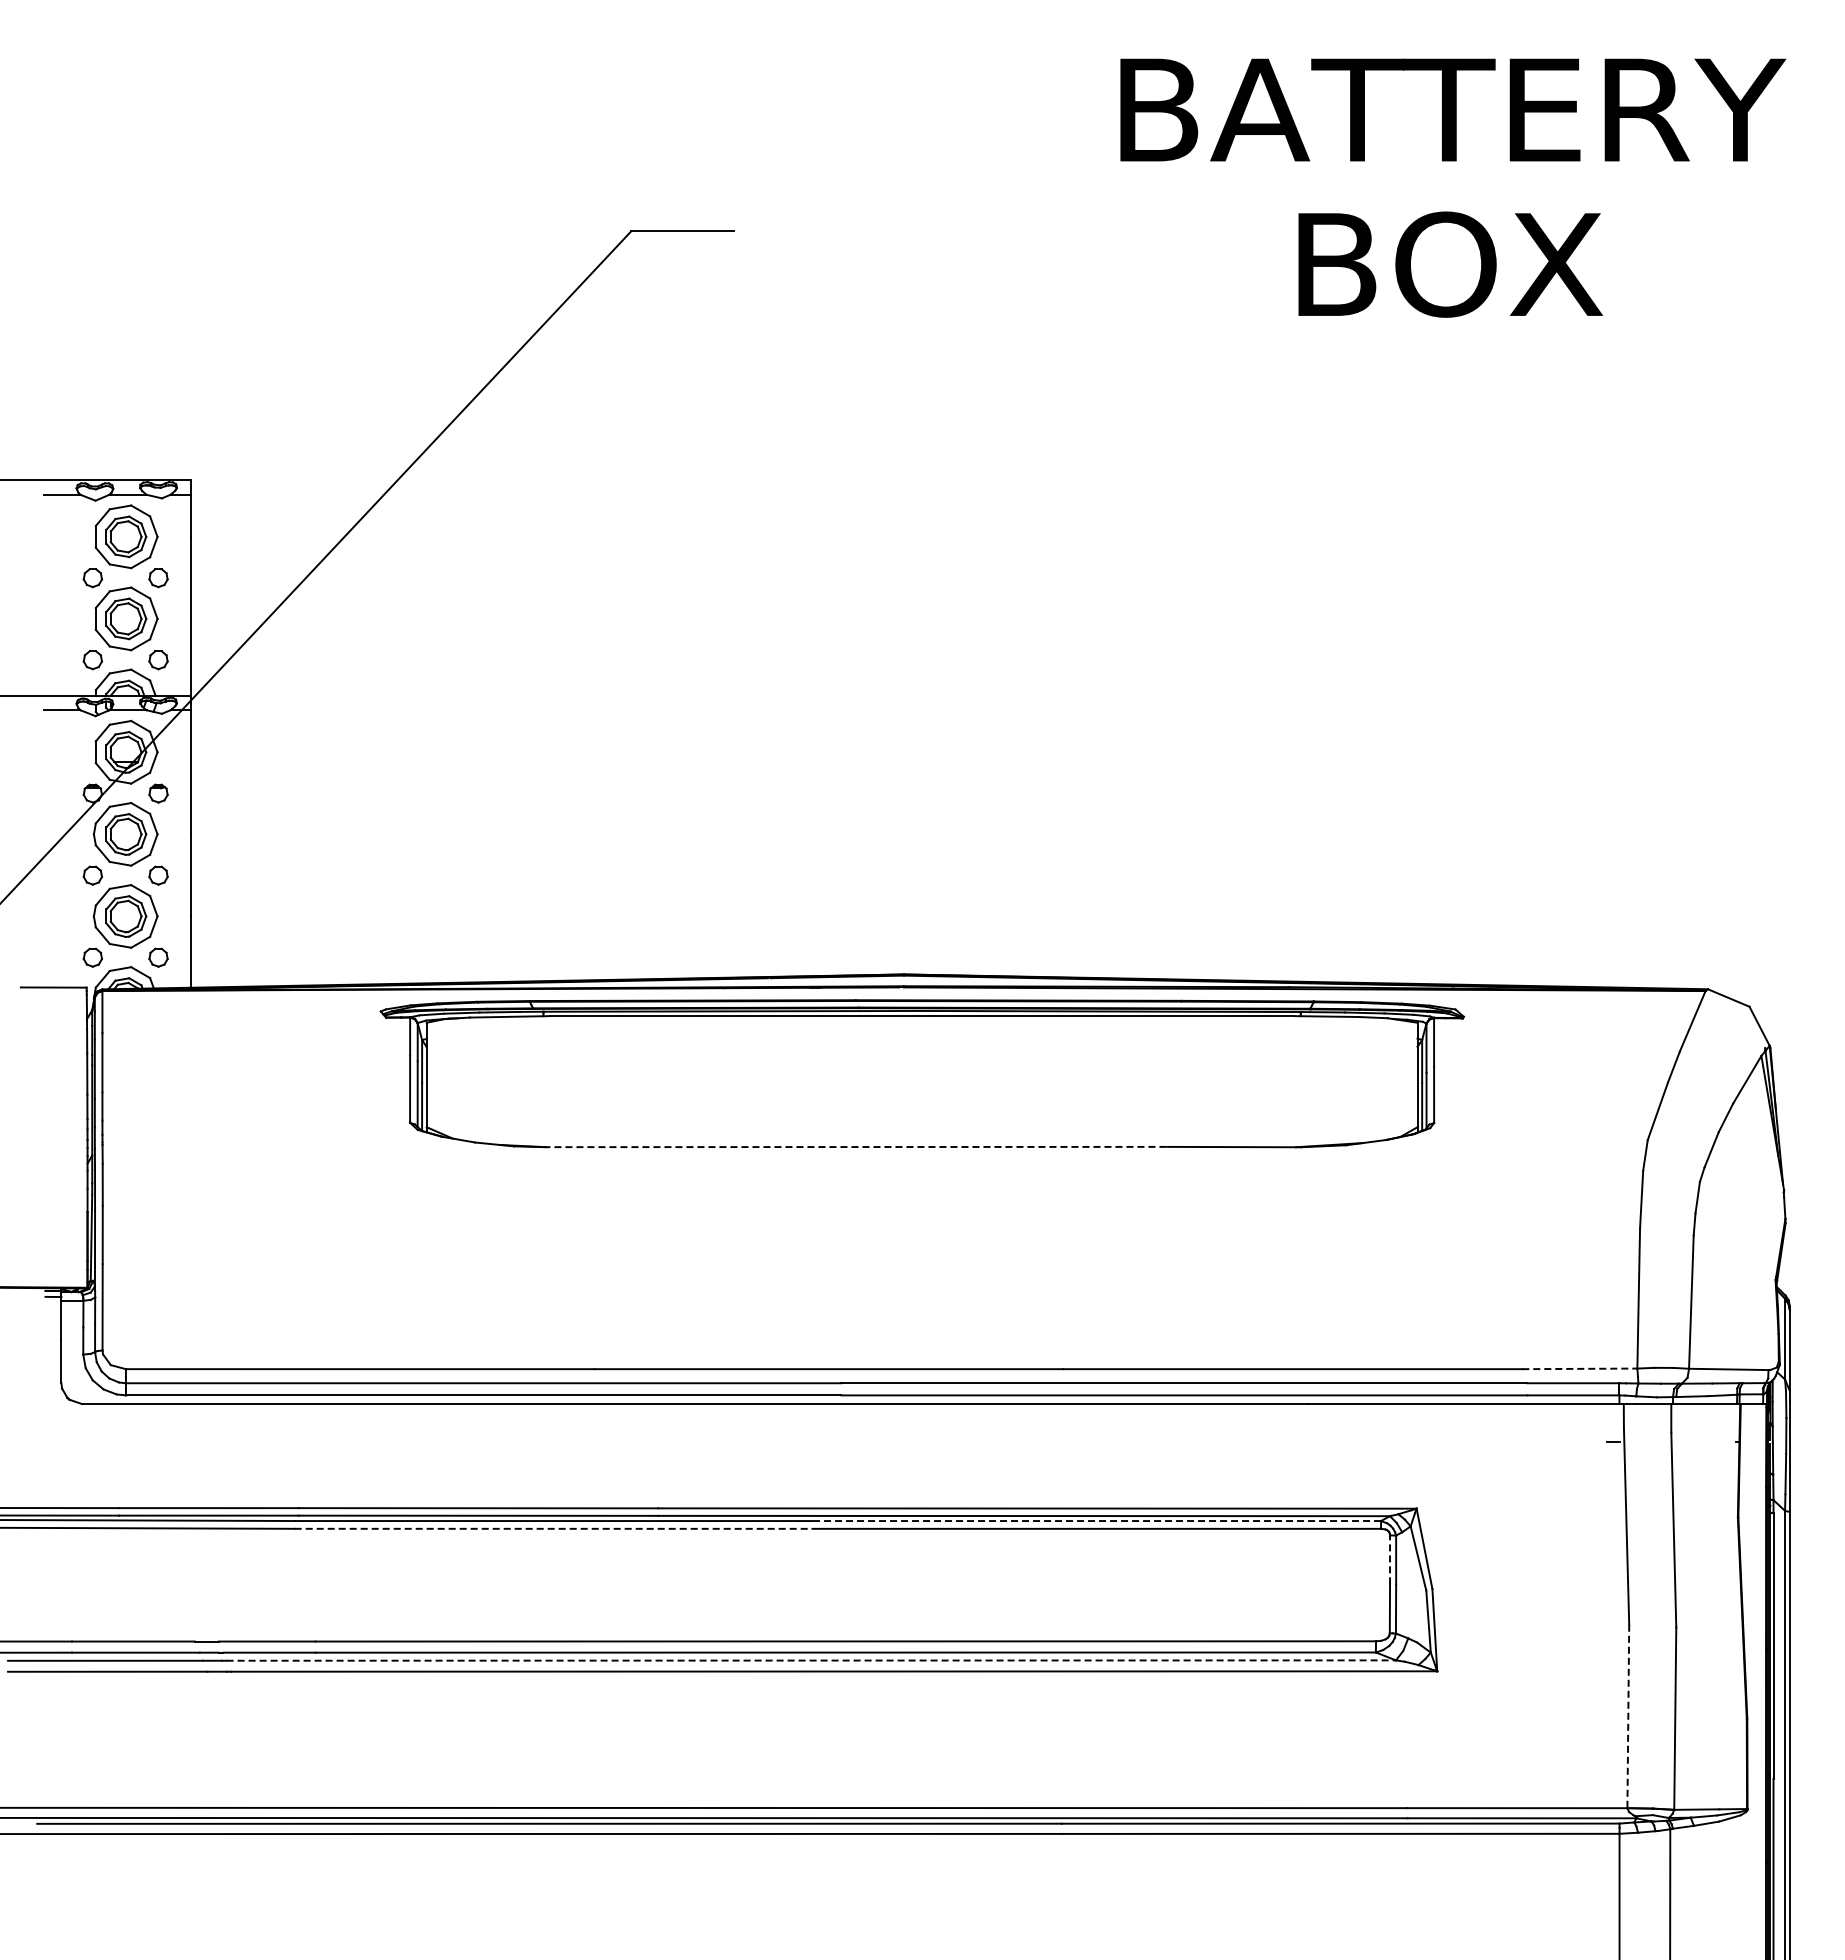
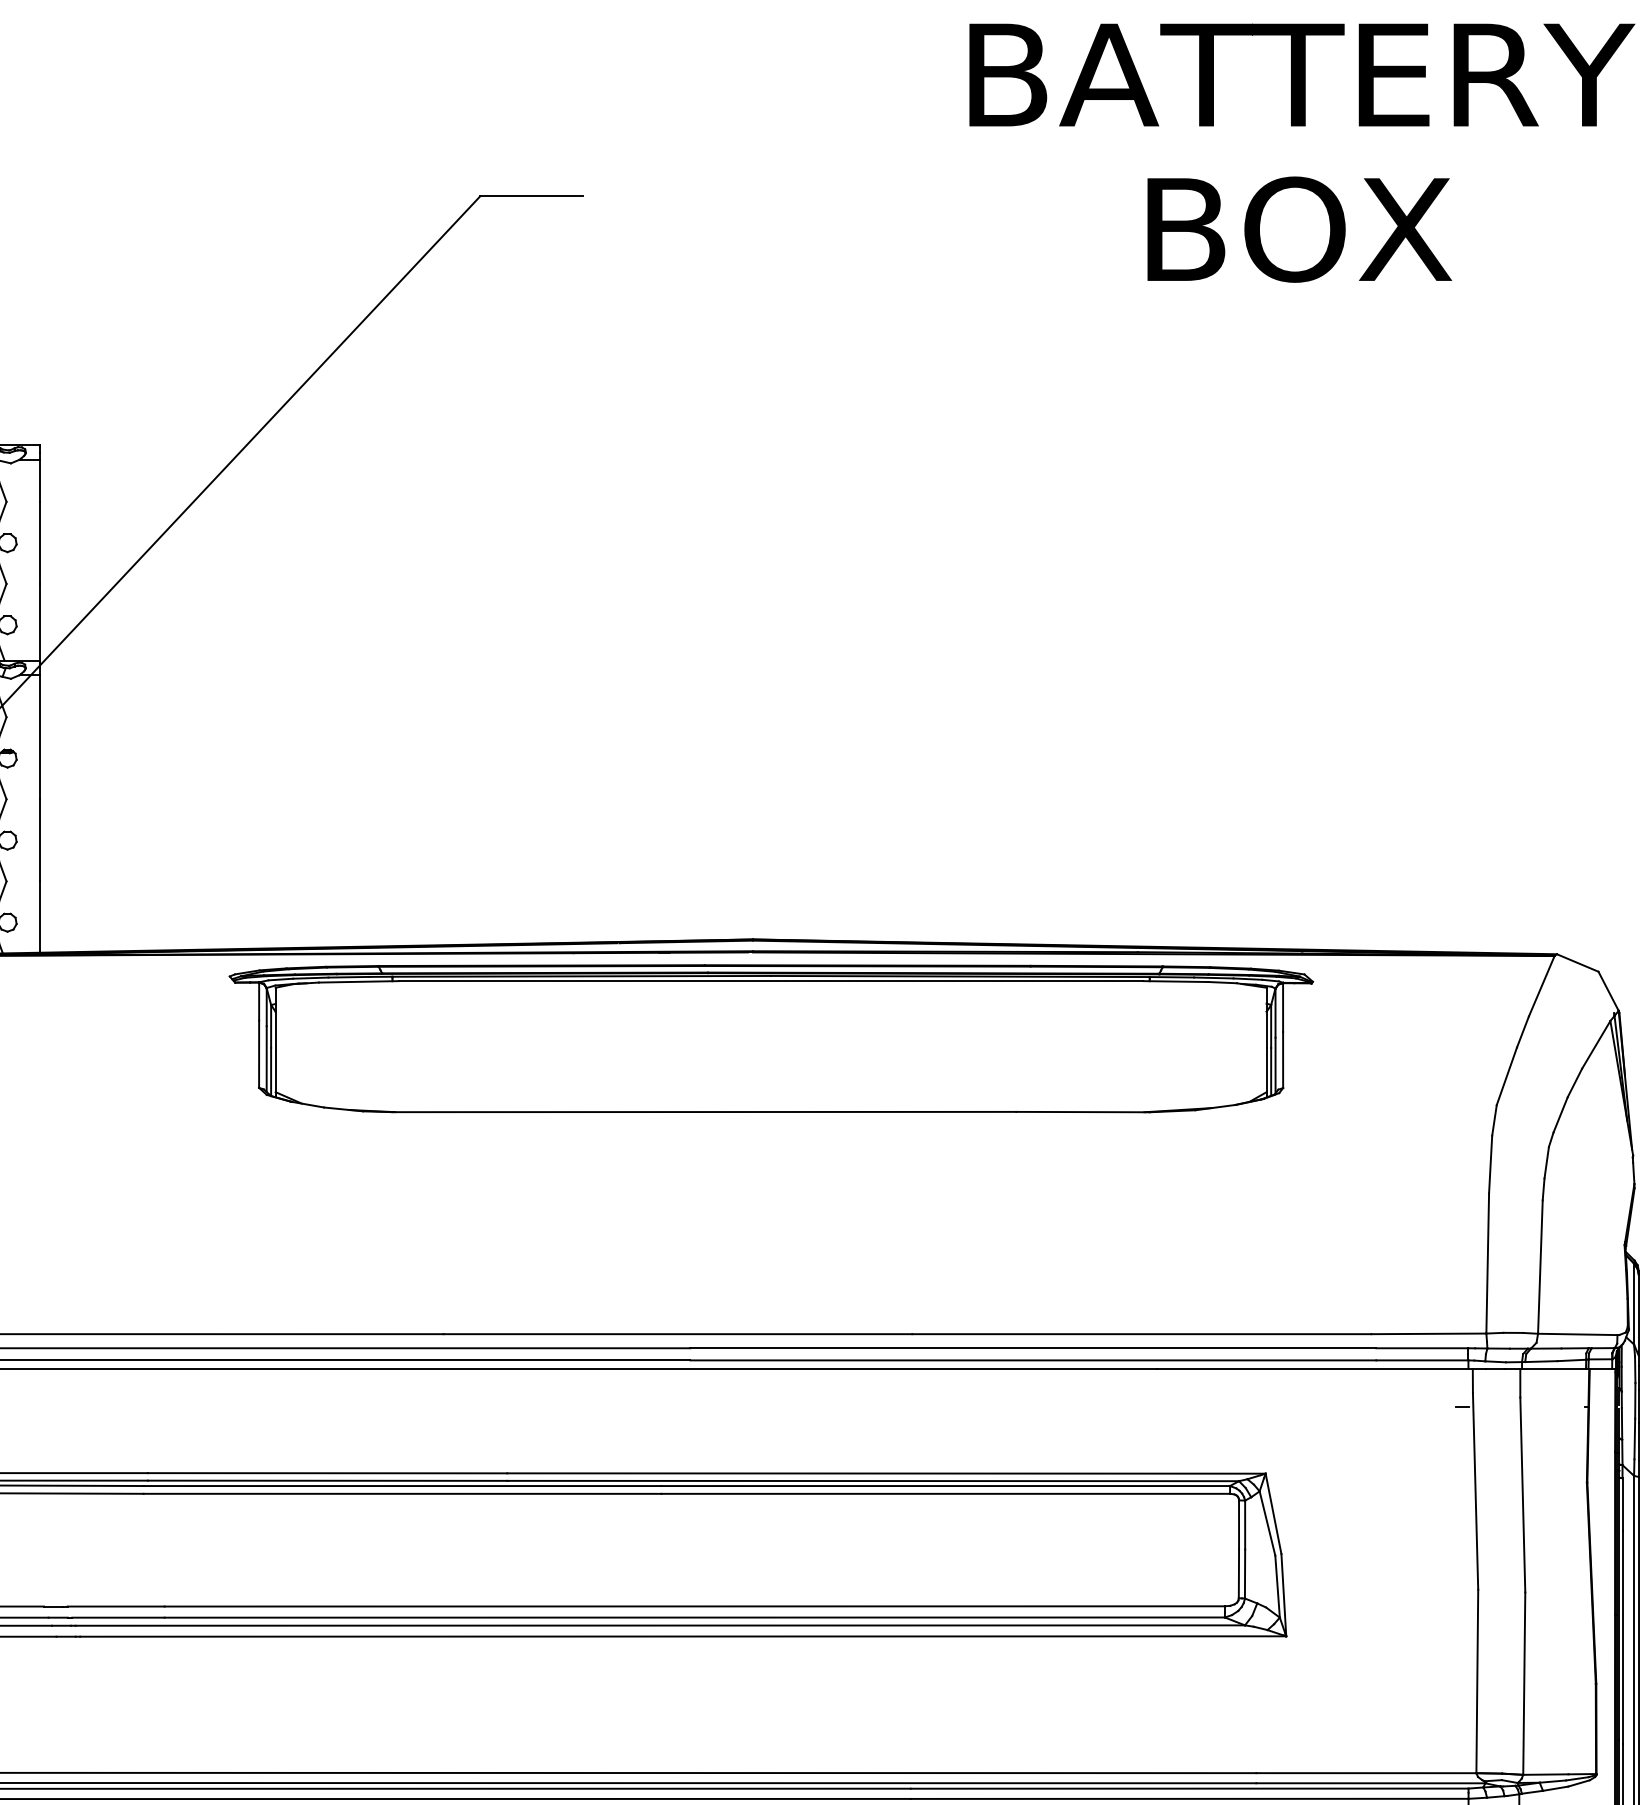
line: (855, 1147) -> (704, 1112), dashed -> solid
line: (1579, 1368) -> (1428, 1333), dashed -> solid
line: (1096, 1521) -> (945, 1486), dashed -> solid
line: (553, 1528) -> (402, 1493), dashed -> solid
line: (1390, 1559) -> (1239, 1524), dashed -> solid
line: (811, 1660) -> (660, 1625), dashed -> solid
line: (1628, 1716) -> (1477, 1681), dashed -> solid

